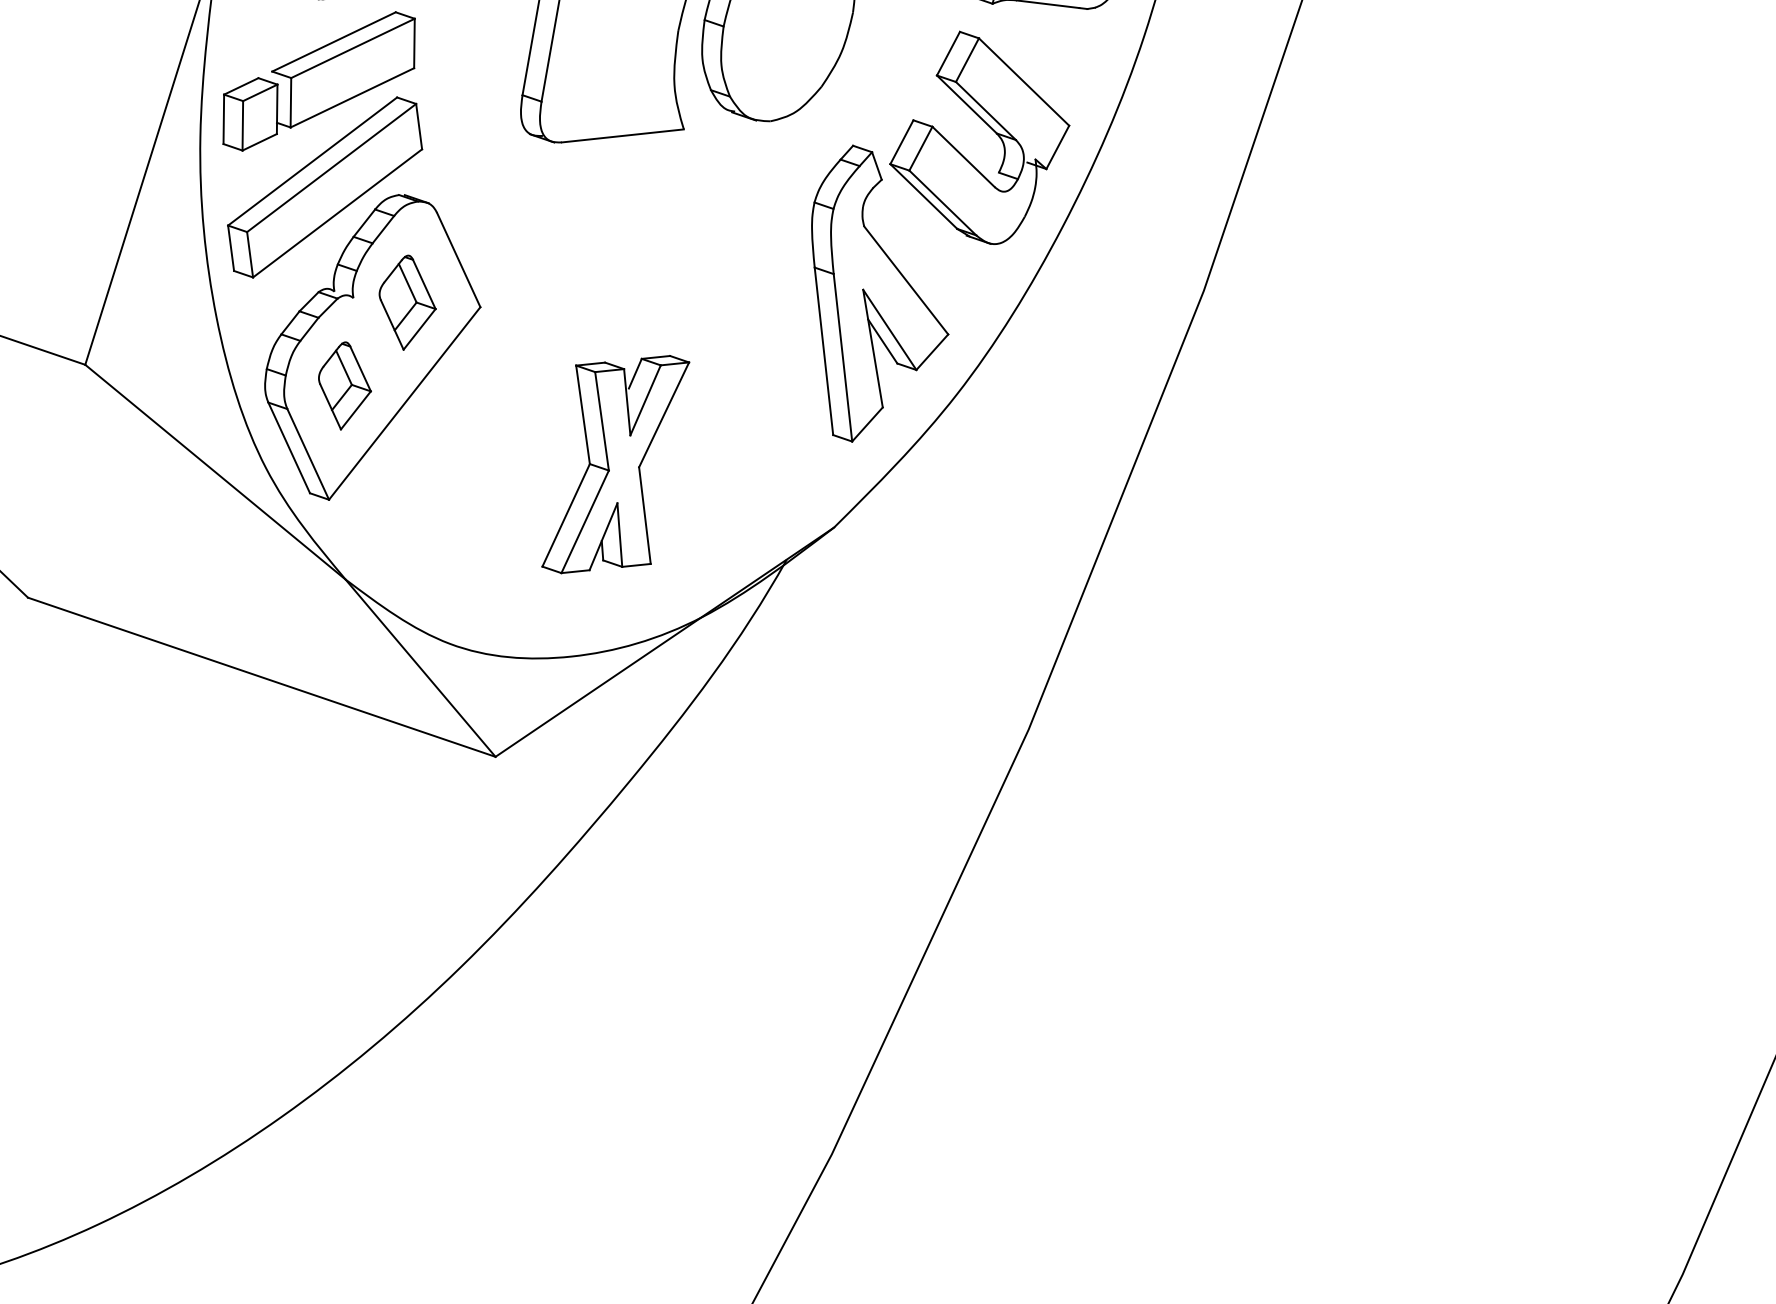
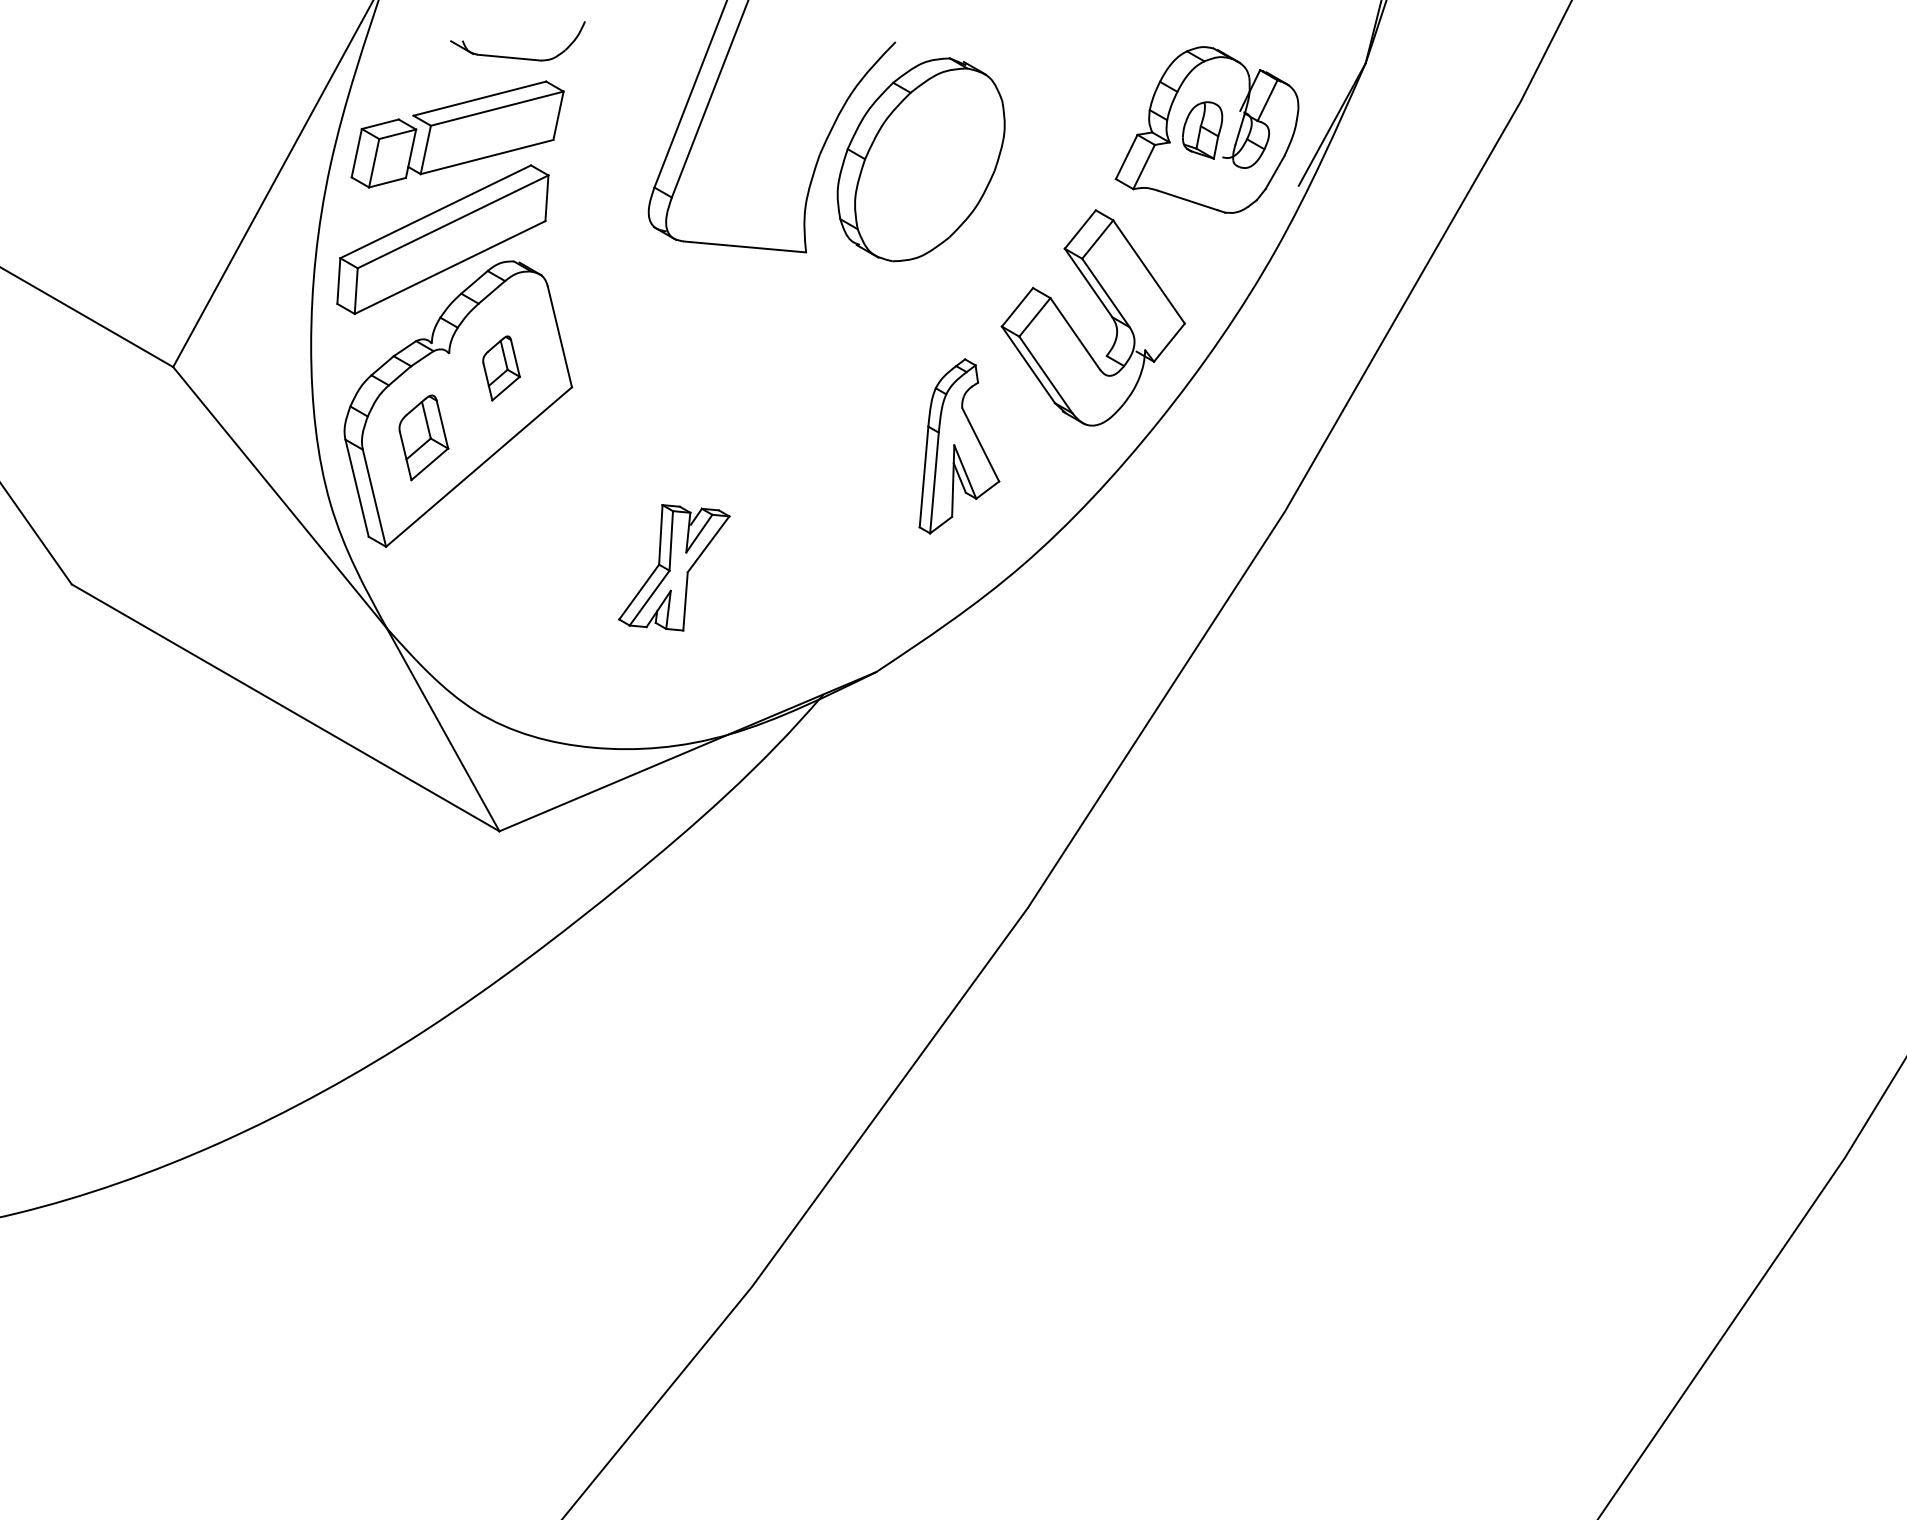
part: (872, 290) -> (959, 446), size x0.6
part: (407, 302) -> (501, 368), size x0.7
part: (615, 464) -> (674, 567), size x0.6

